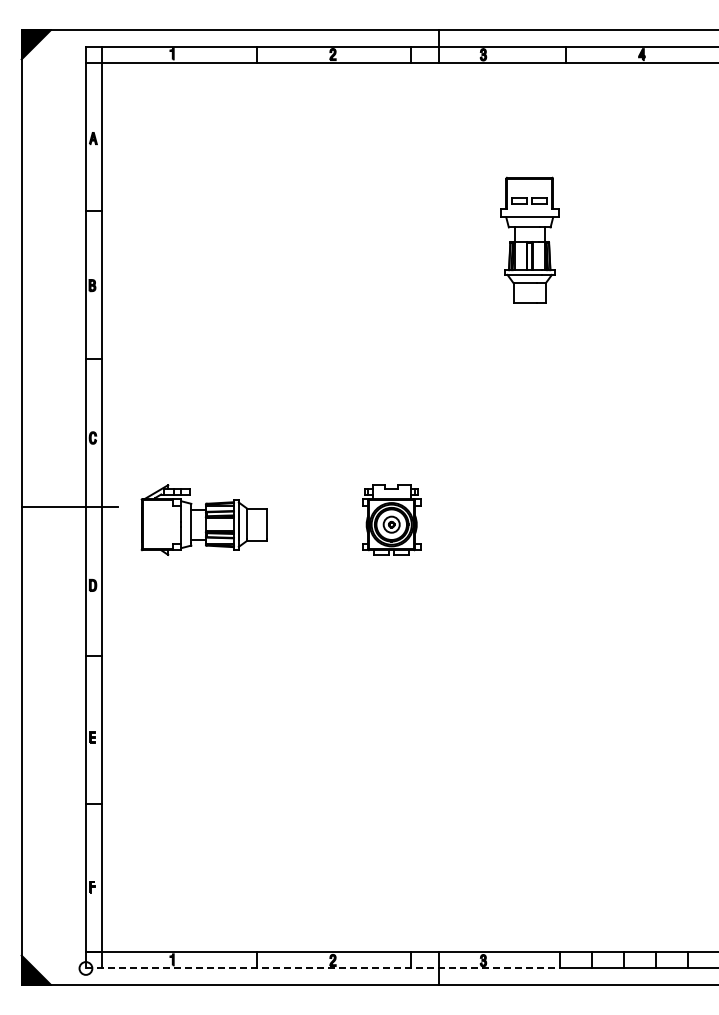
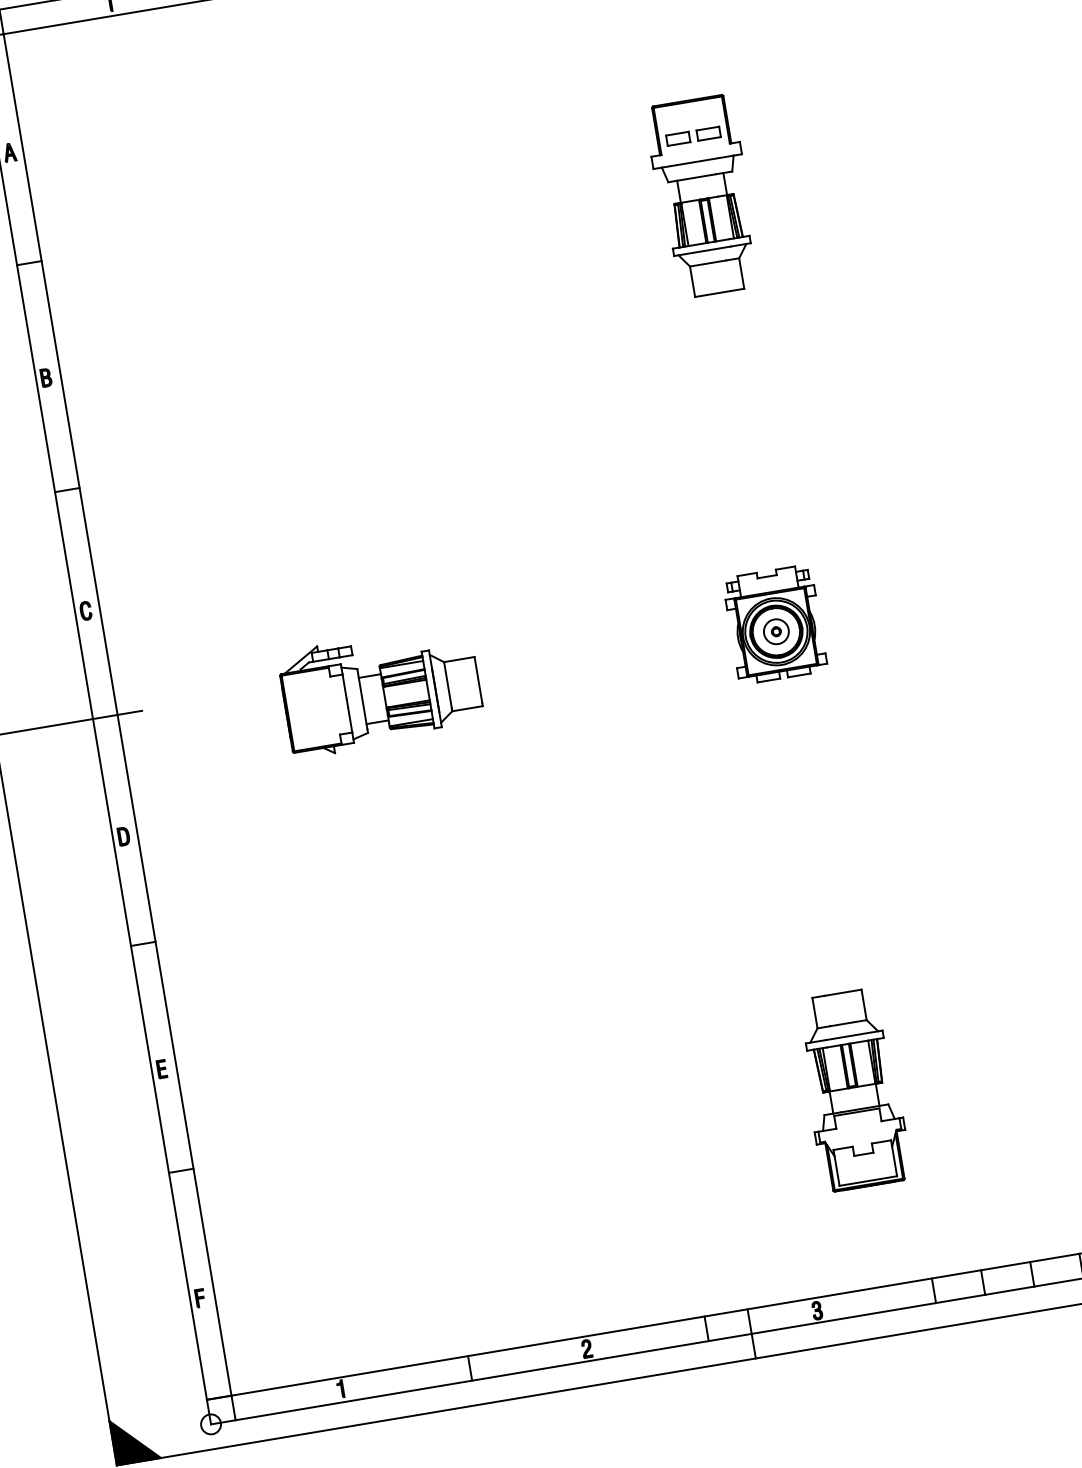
part: (203, 519) -> (379, 689), moved
part: (391, 519) -> (774, 623), moved
part: (529, 823) -> (852, 1088), added
line: (322, 968) -> (572, 1363), dashed -> solid

